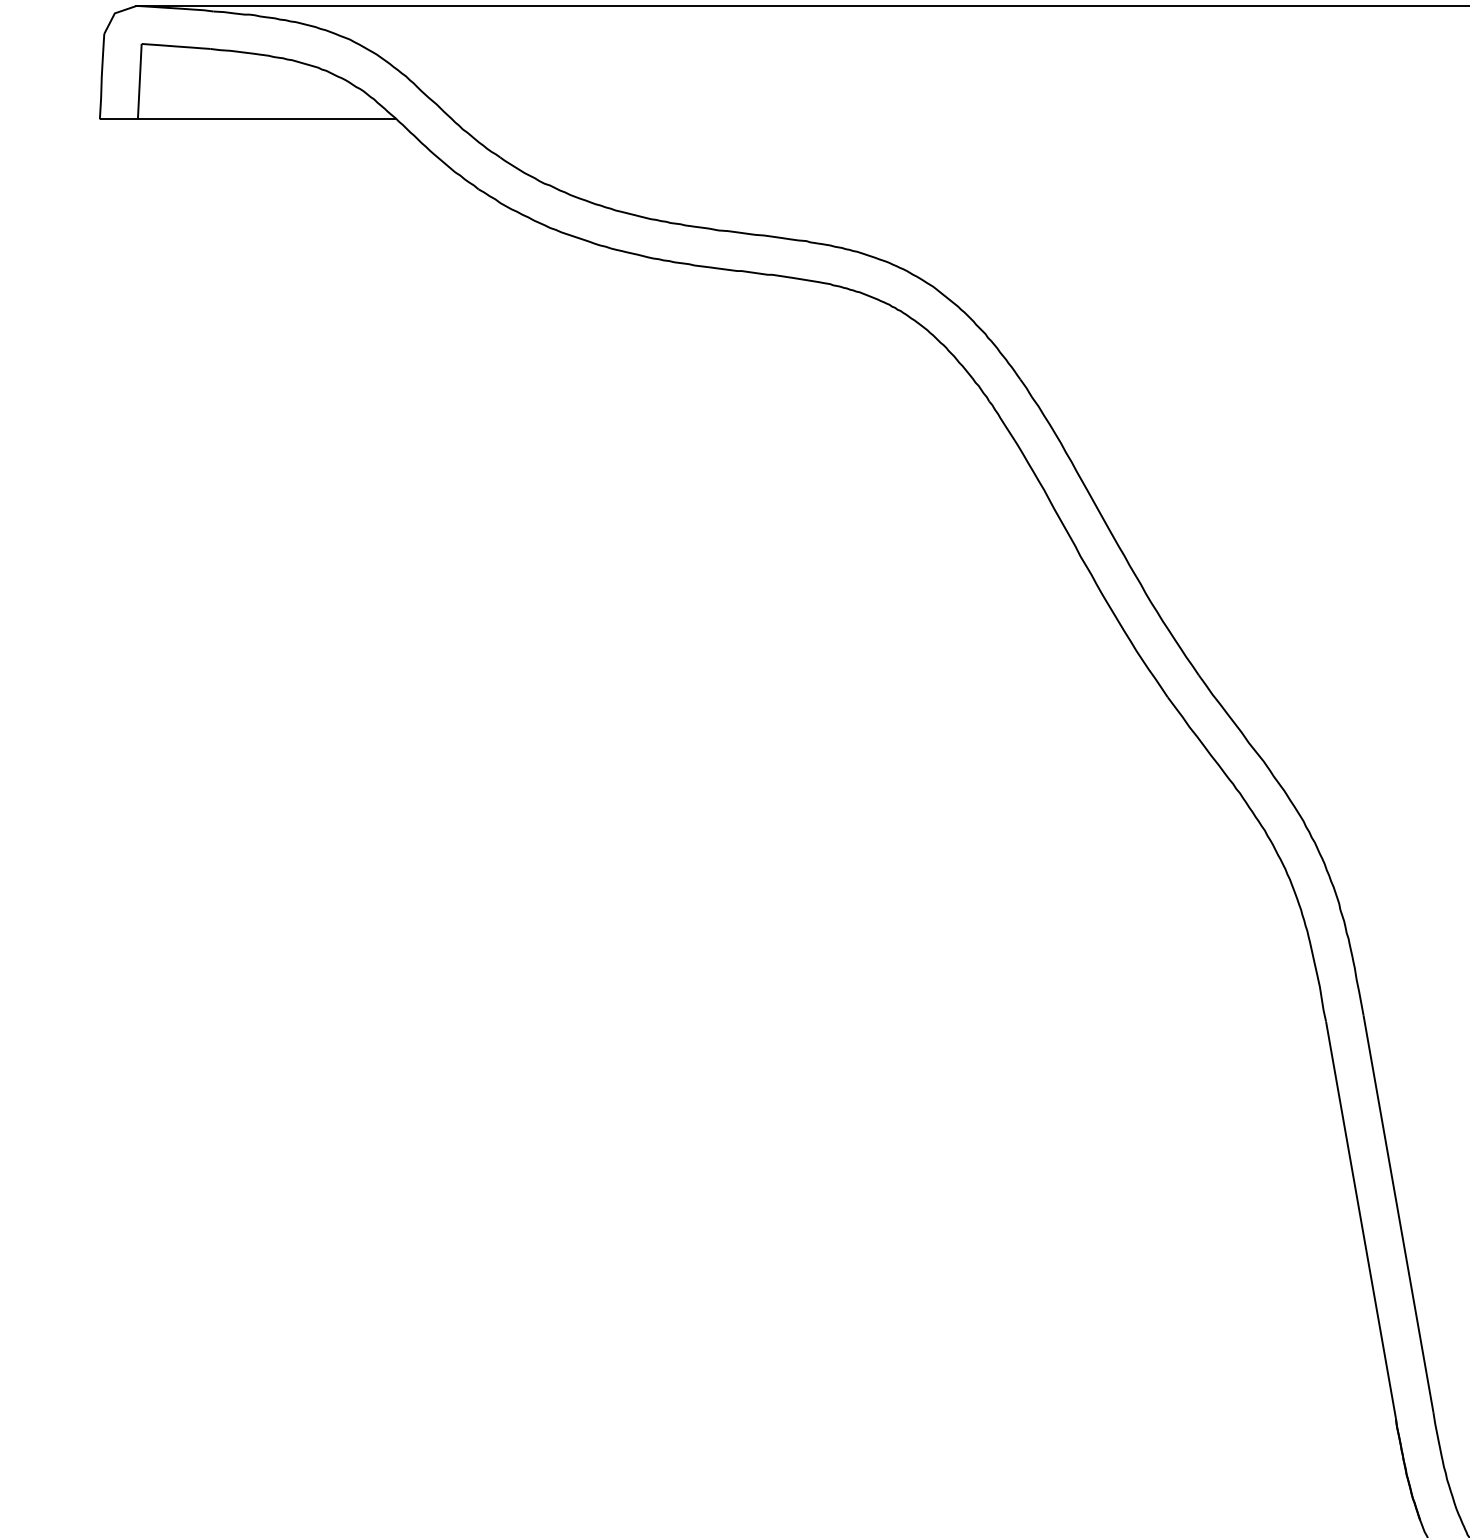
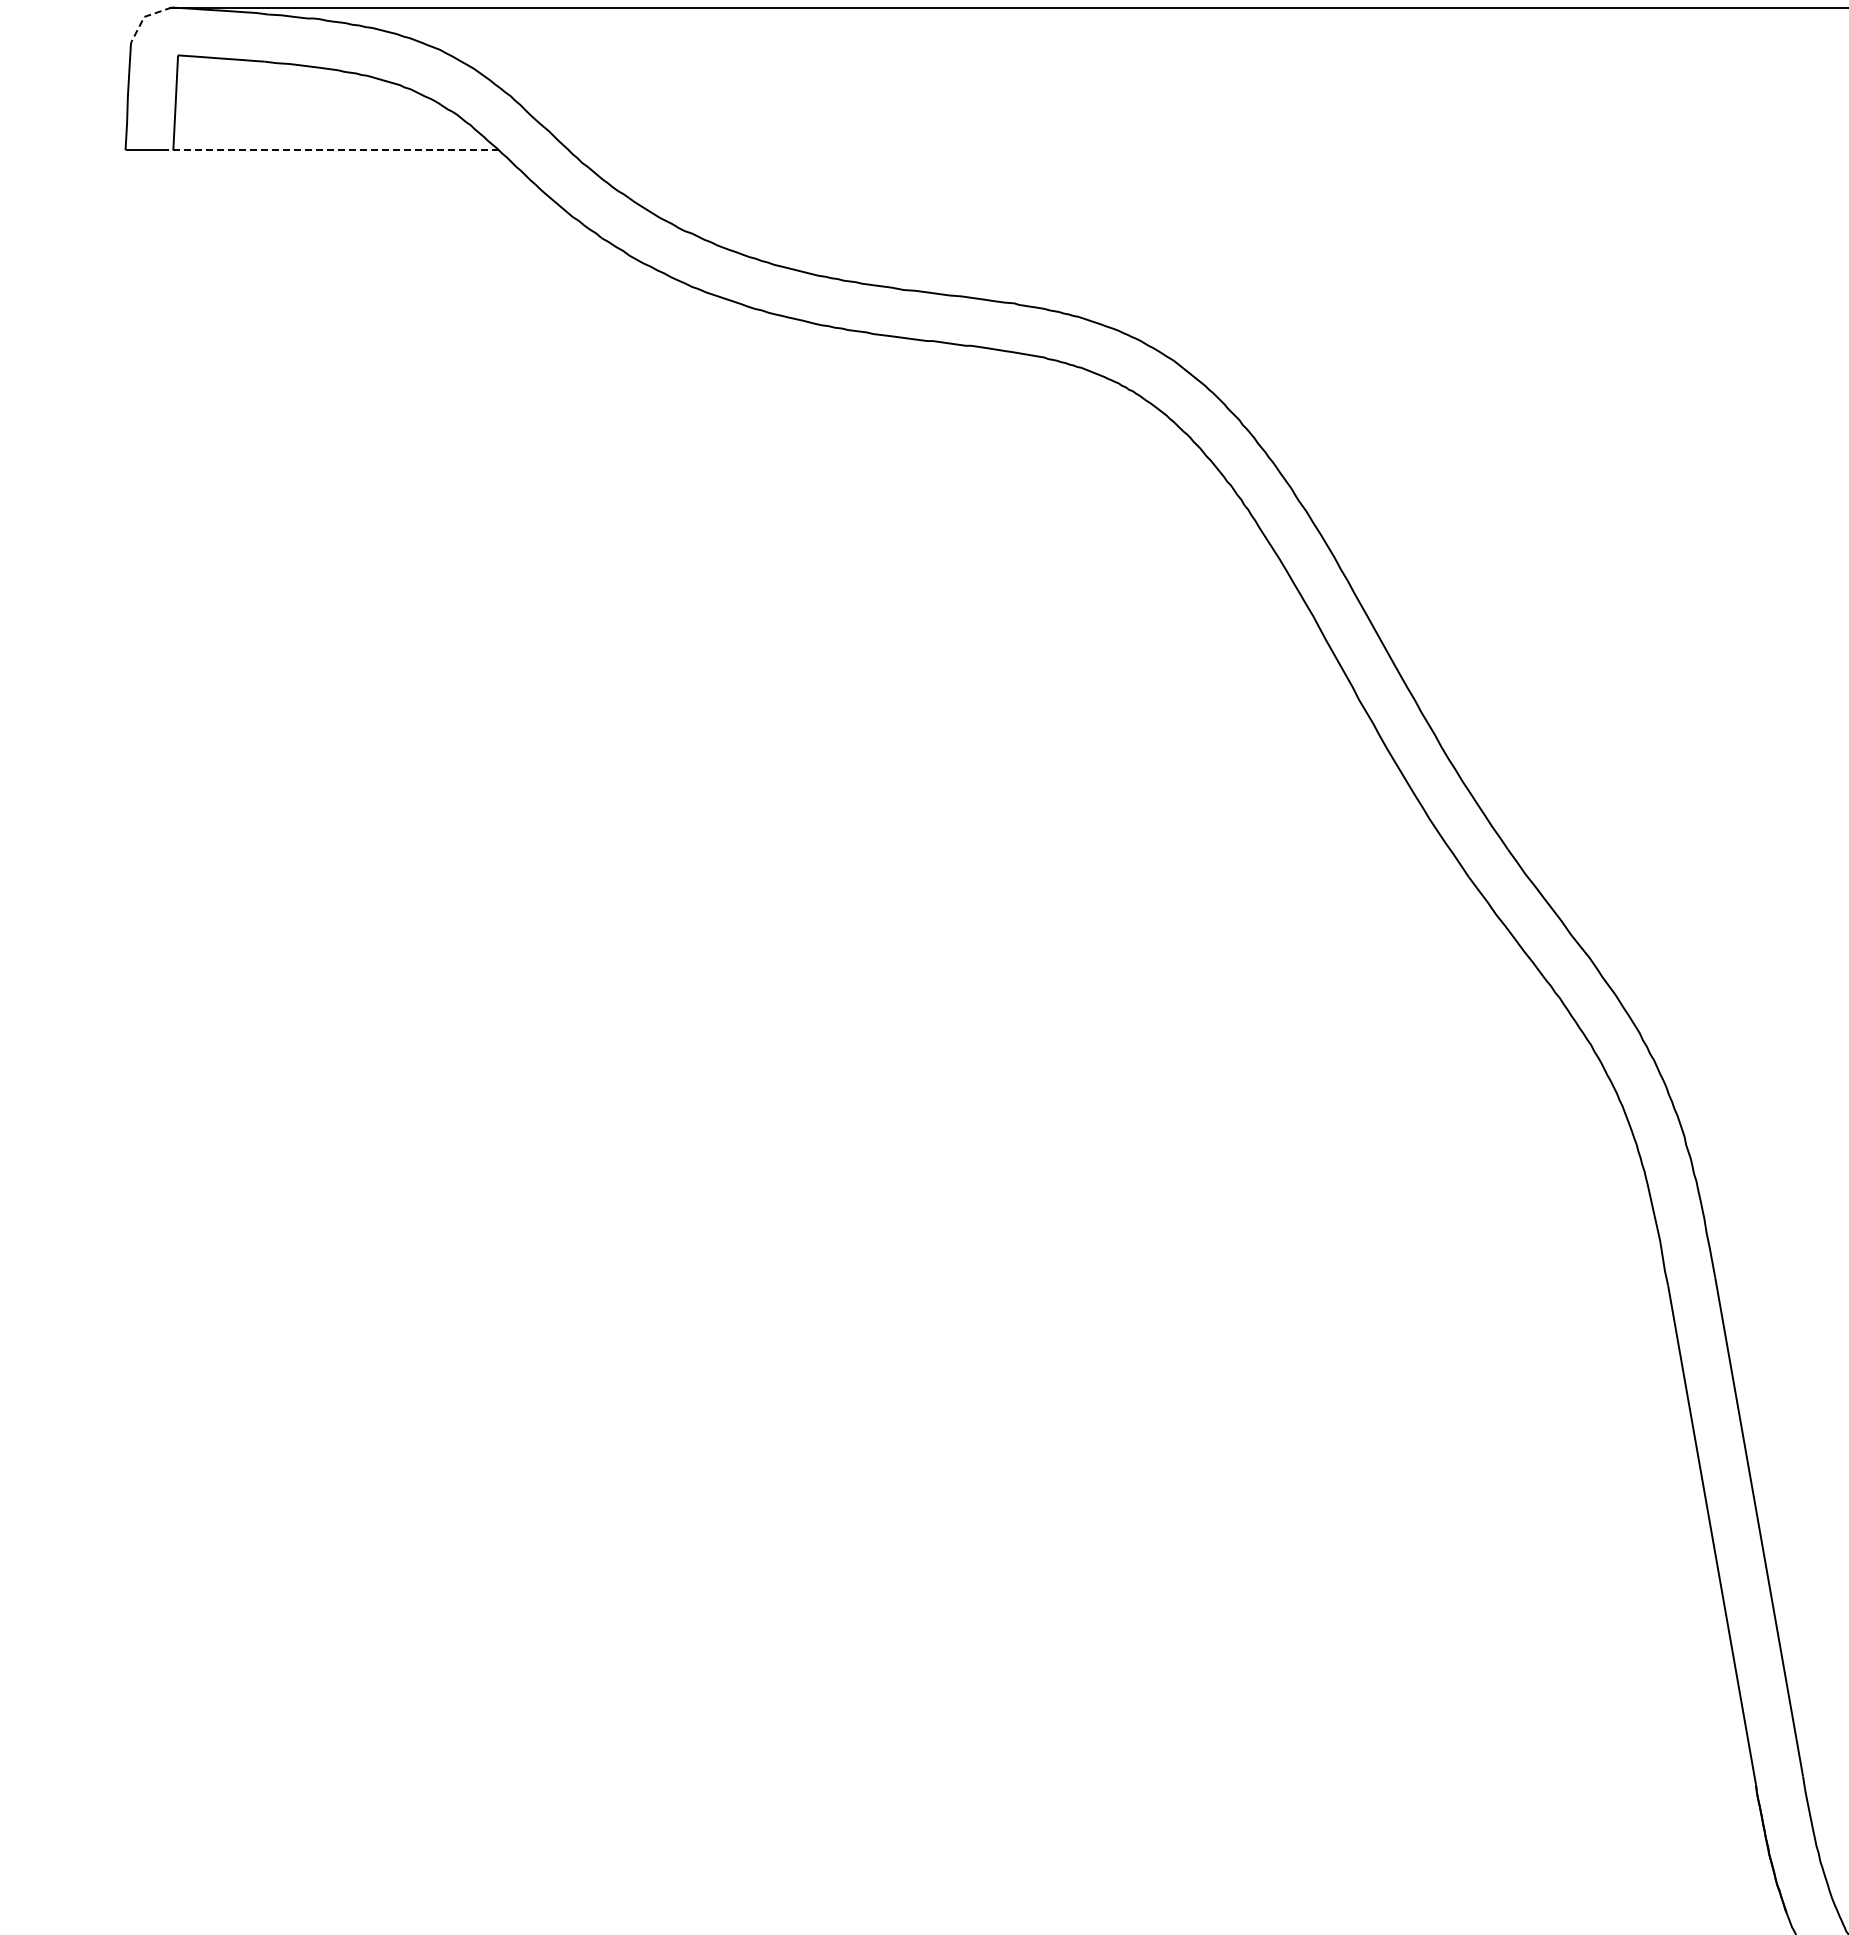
line: (114, 13) -> (144, 16), solid -> dashed
line: (263, 119) -> (331, 150), solid -> dashed

